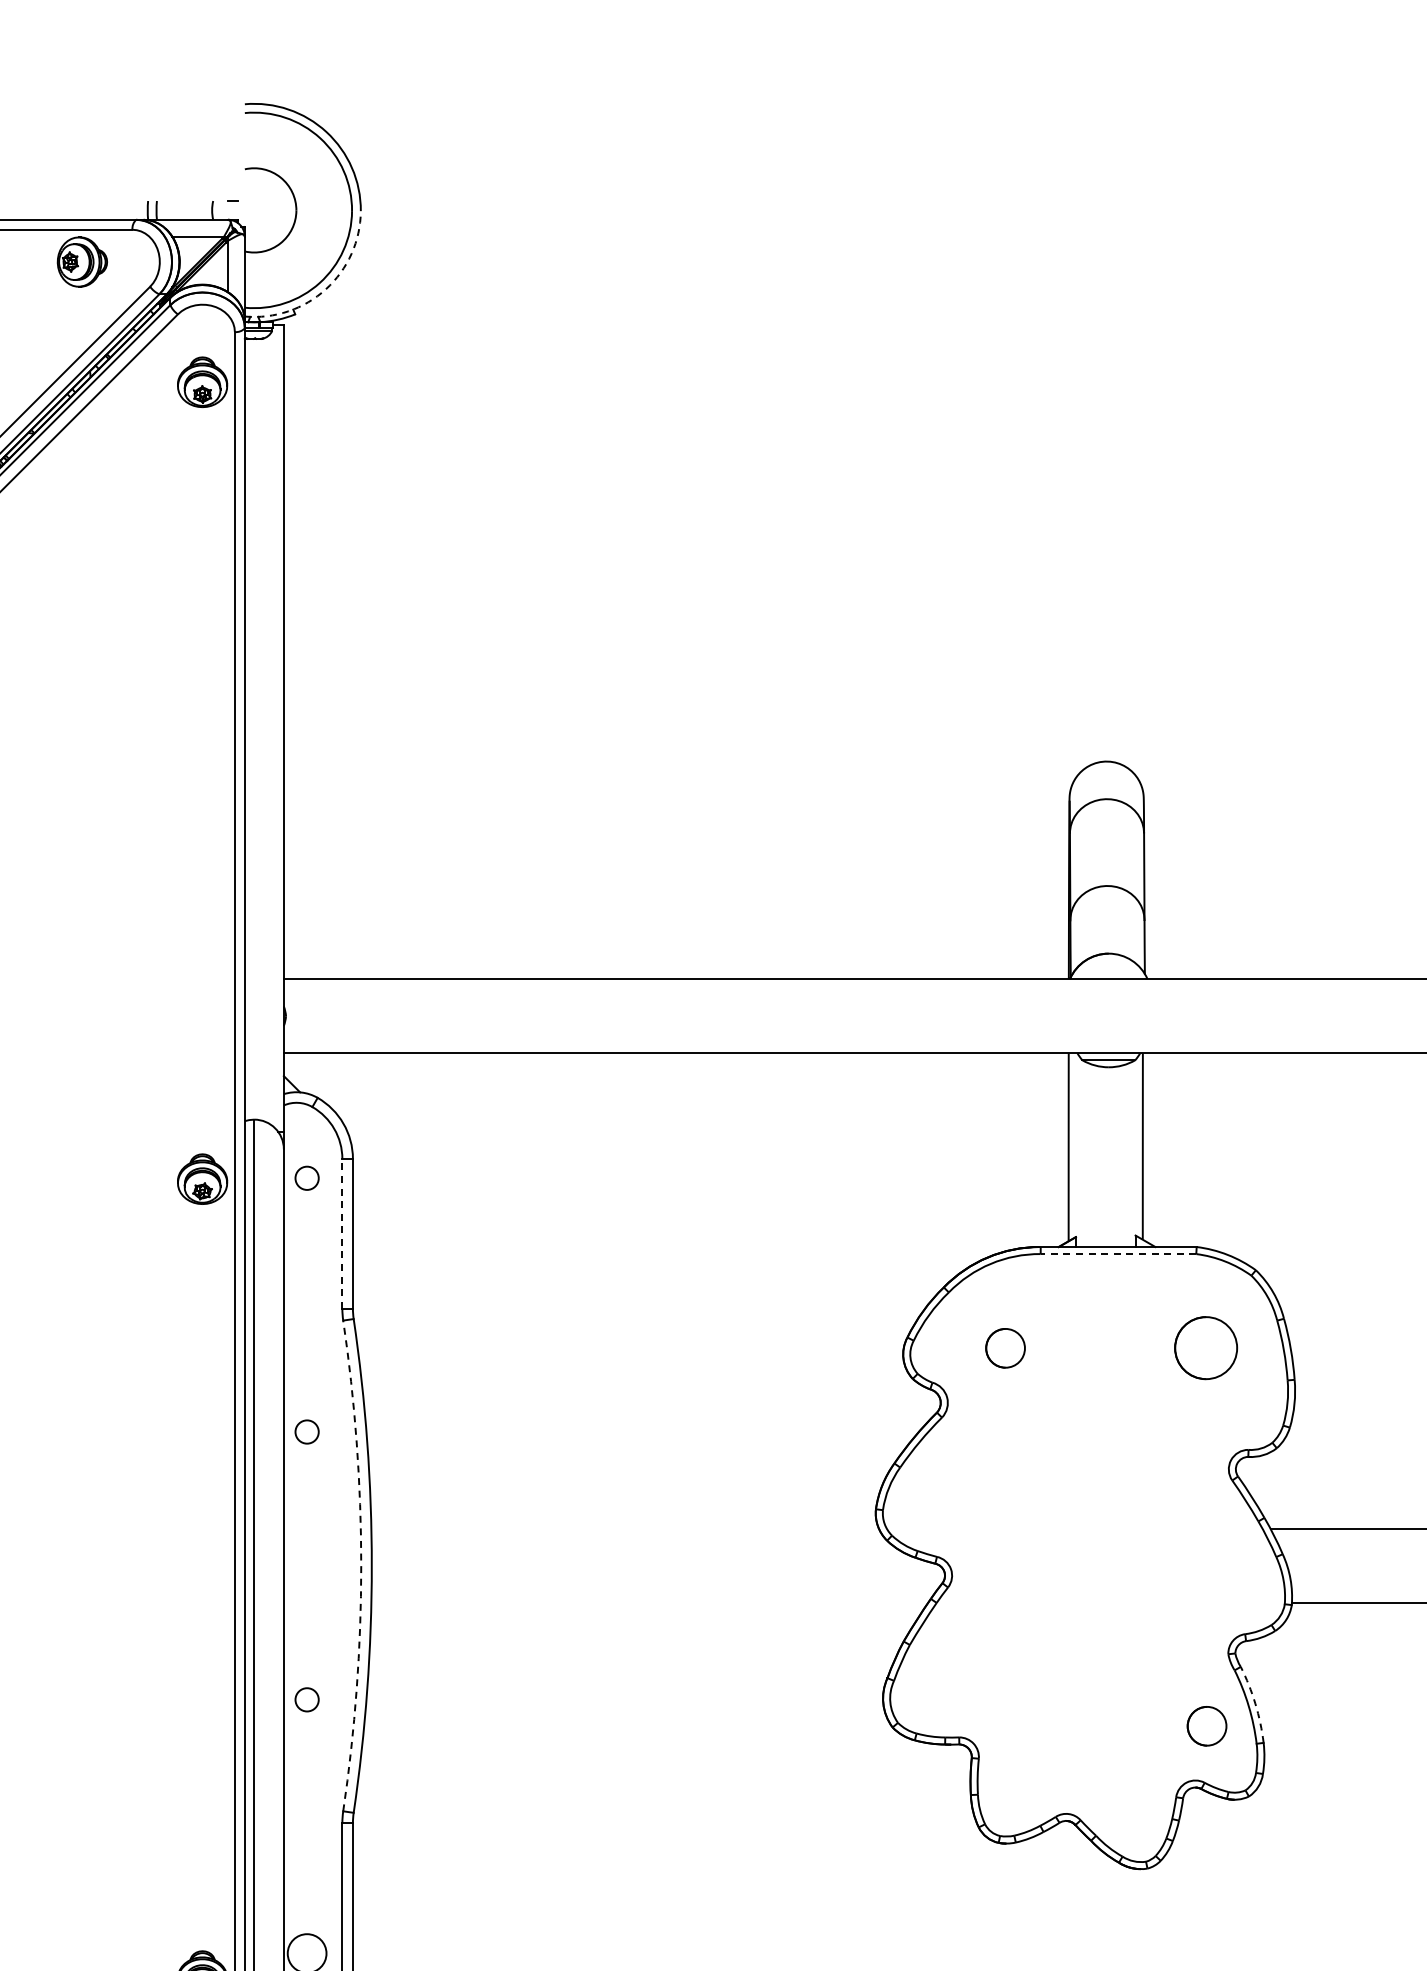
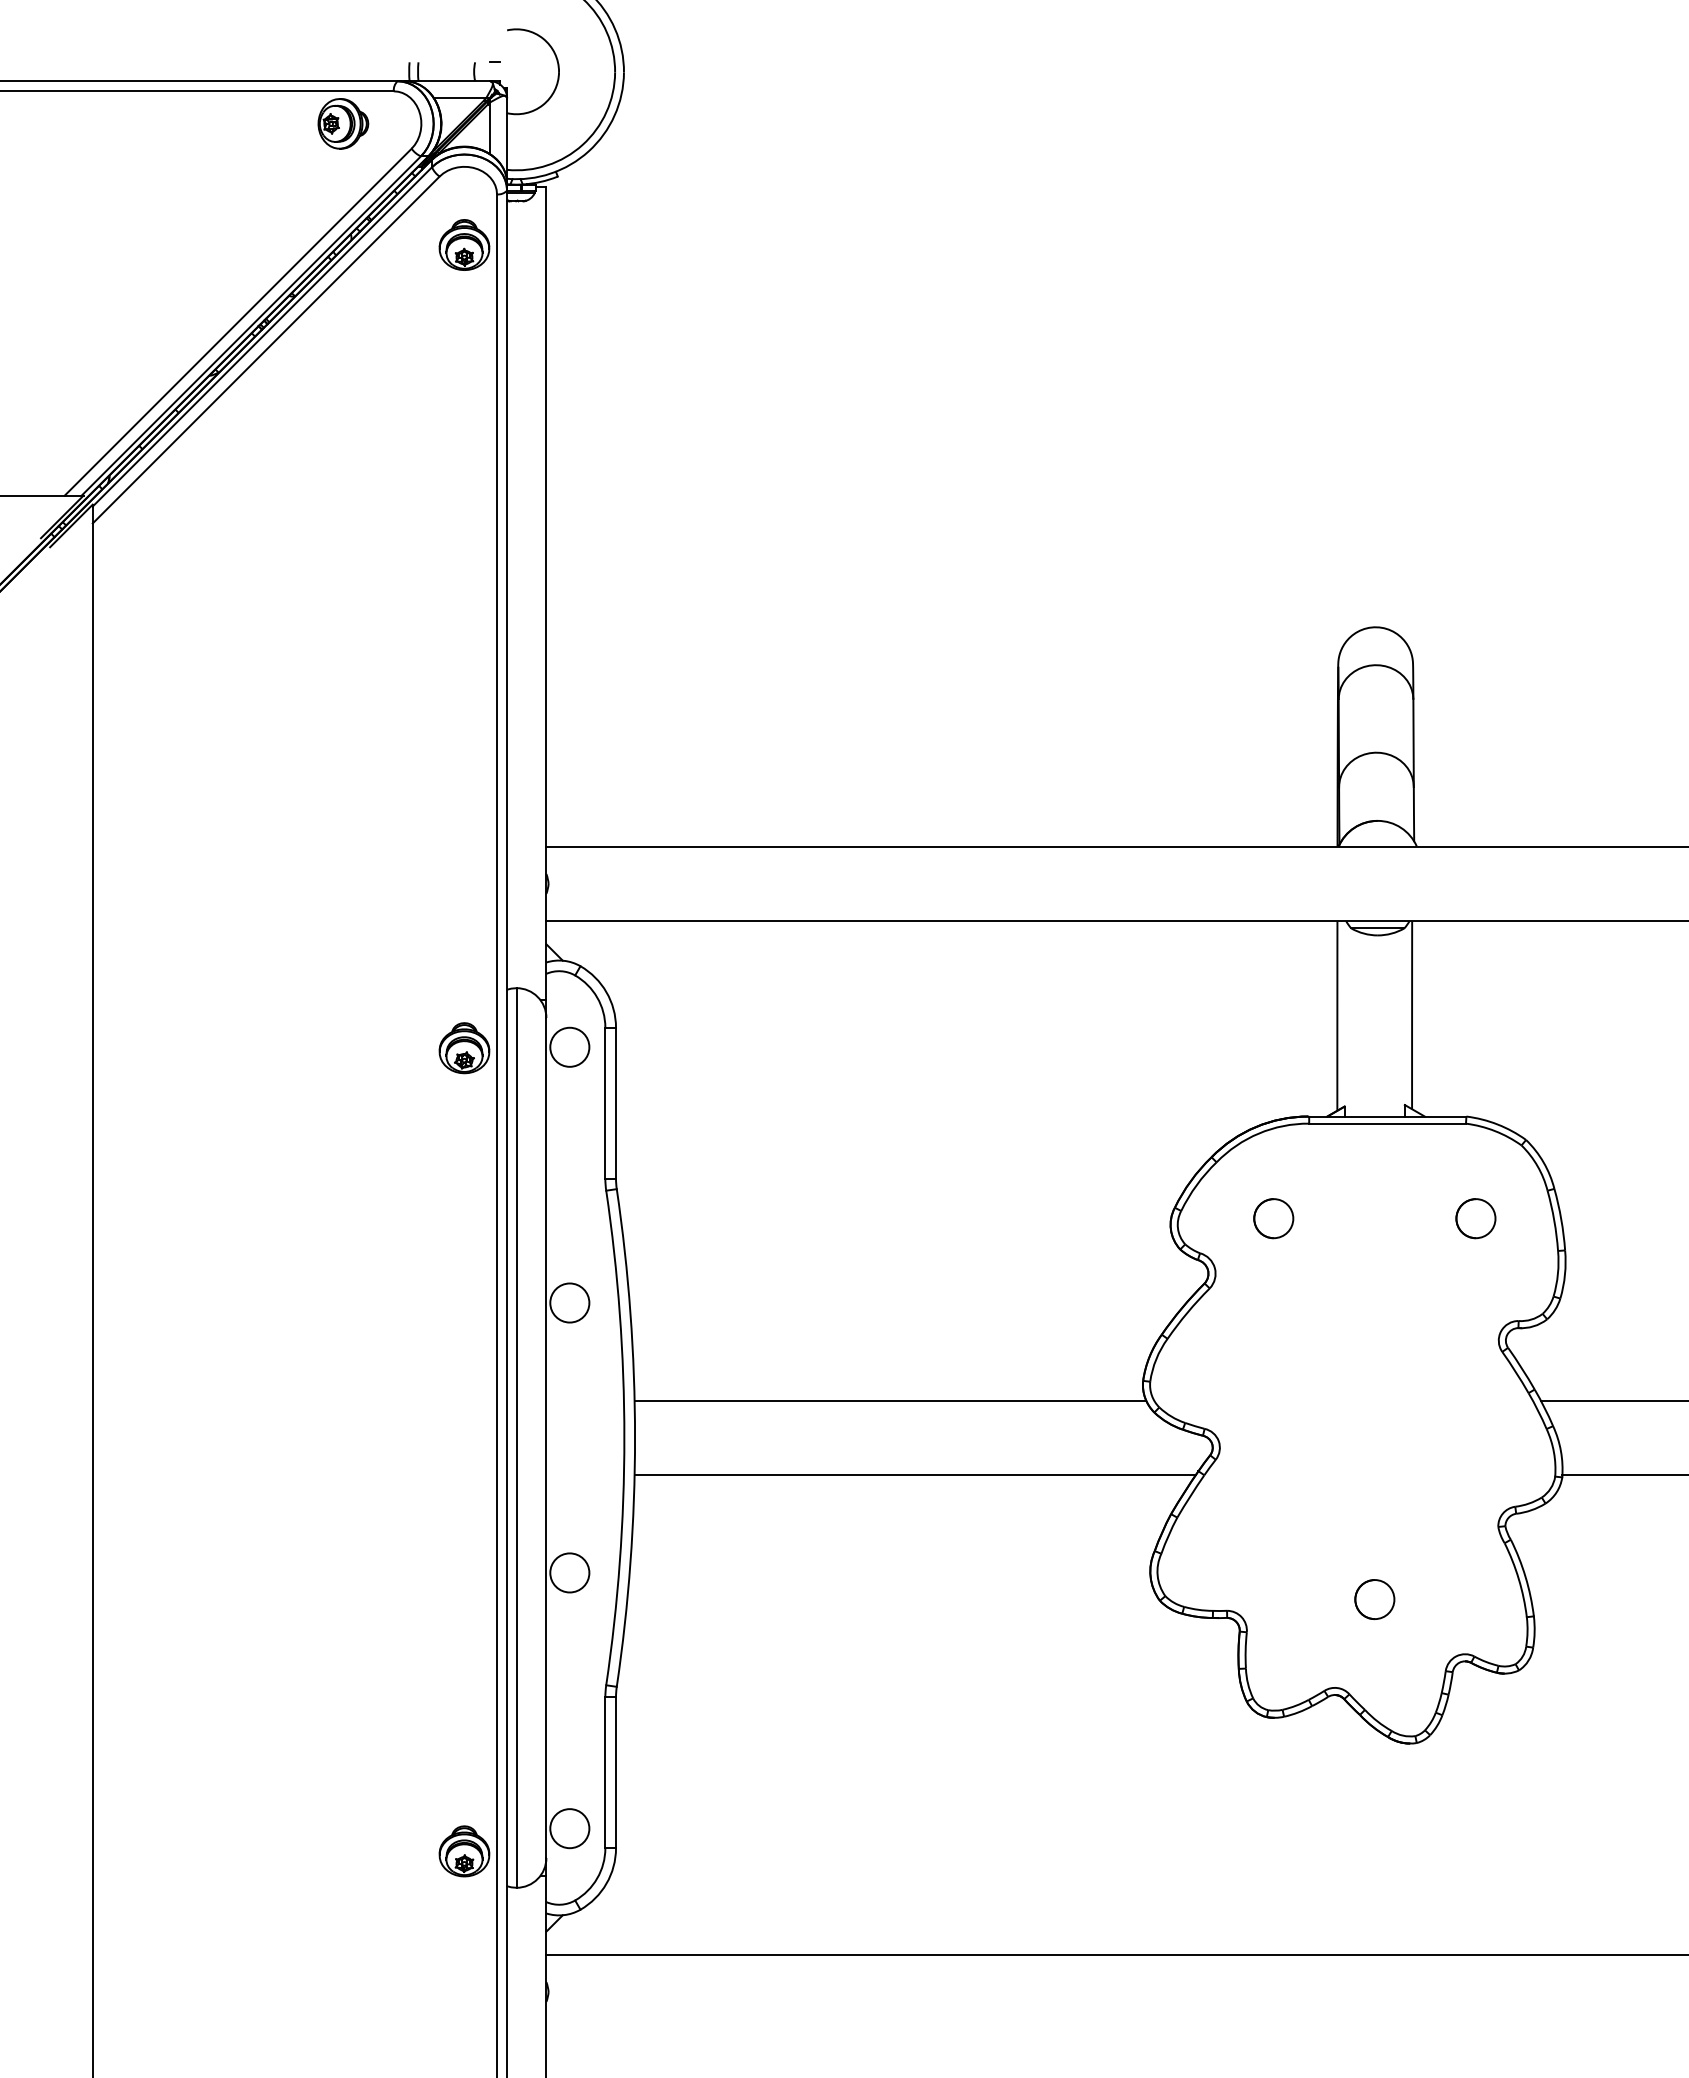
arc: (325, 289) -> (588, 151), dashed -> solid
circle: (306, 1177) -> (569, 1046), size x1.67
line: (342, 1234) -> (605, 1103), dashed -> solid
line: (1118, 1253) -> (1387, 1123), dashed -> solid
circle: (1205, 1348) -> (1475, 1218), size x0.62
circle: (306, 1431) -> (569, 1302), size x1.67
line: (625, 1528) -> (890, 1400), added
arc: (361, 1565) -> (624, 1437), dashed -> solid
line: (649, 1603) -> (914, 1475), added
circle: (306, 1699) -> (569, 1572), size x1.67
arc: (1255, 1704) -> (1525, 1577), dashed -> solid
circle: (1206, 1726) -> (1374, 1599), moved

